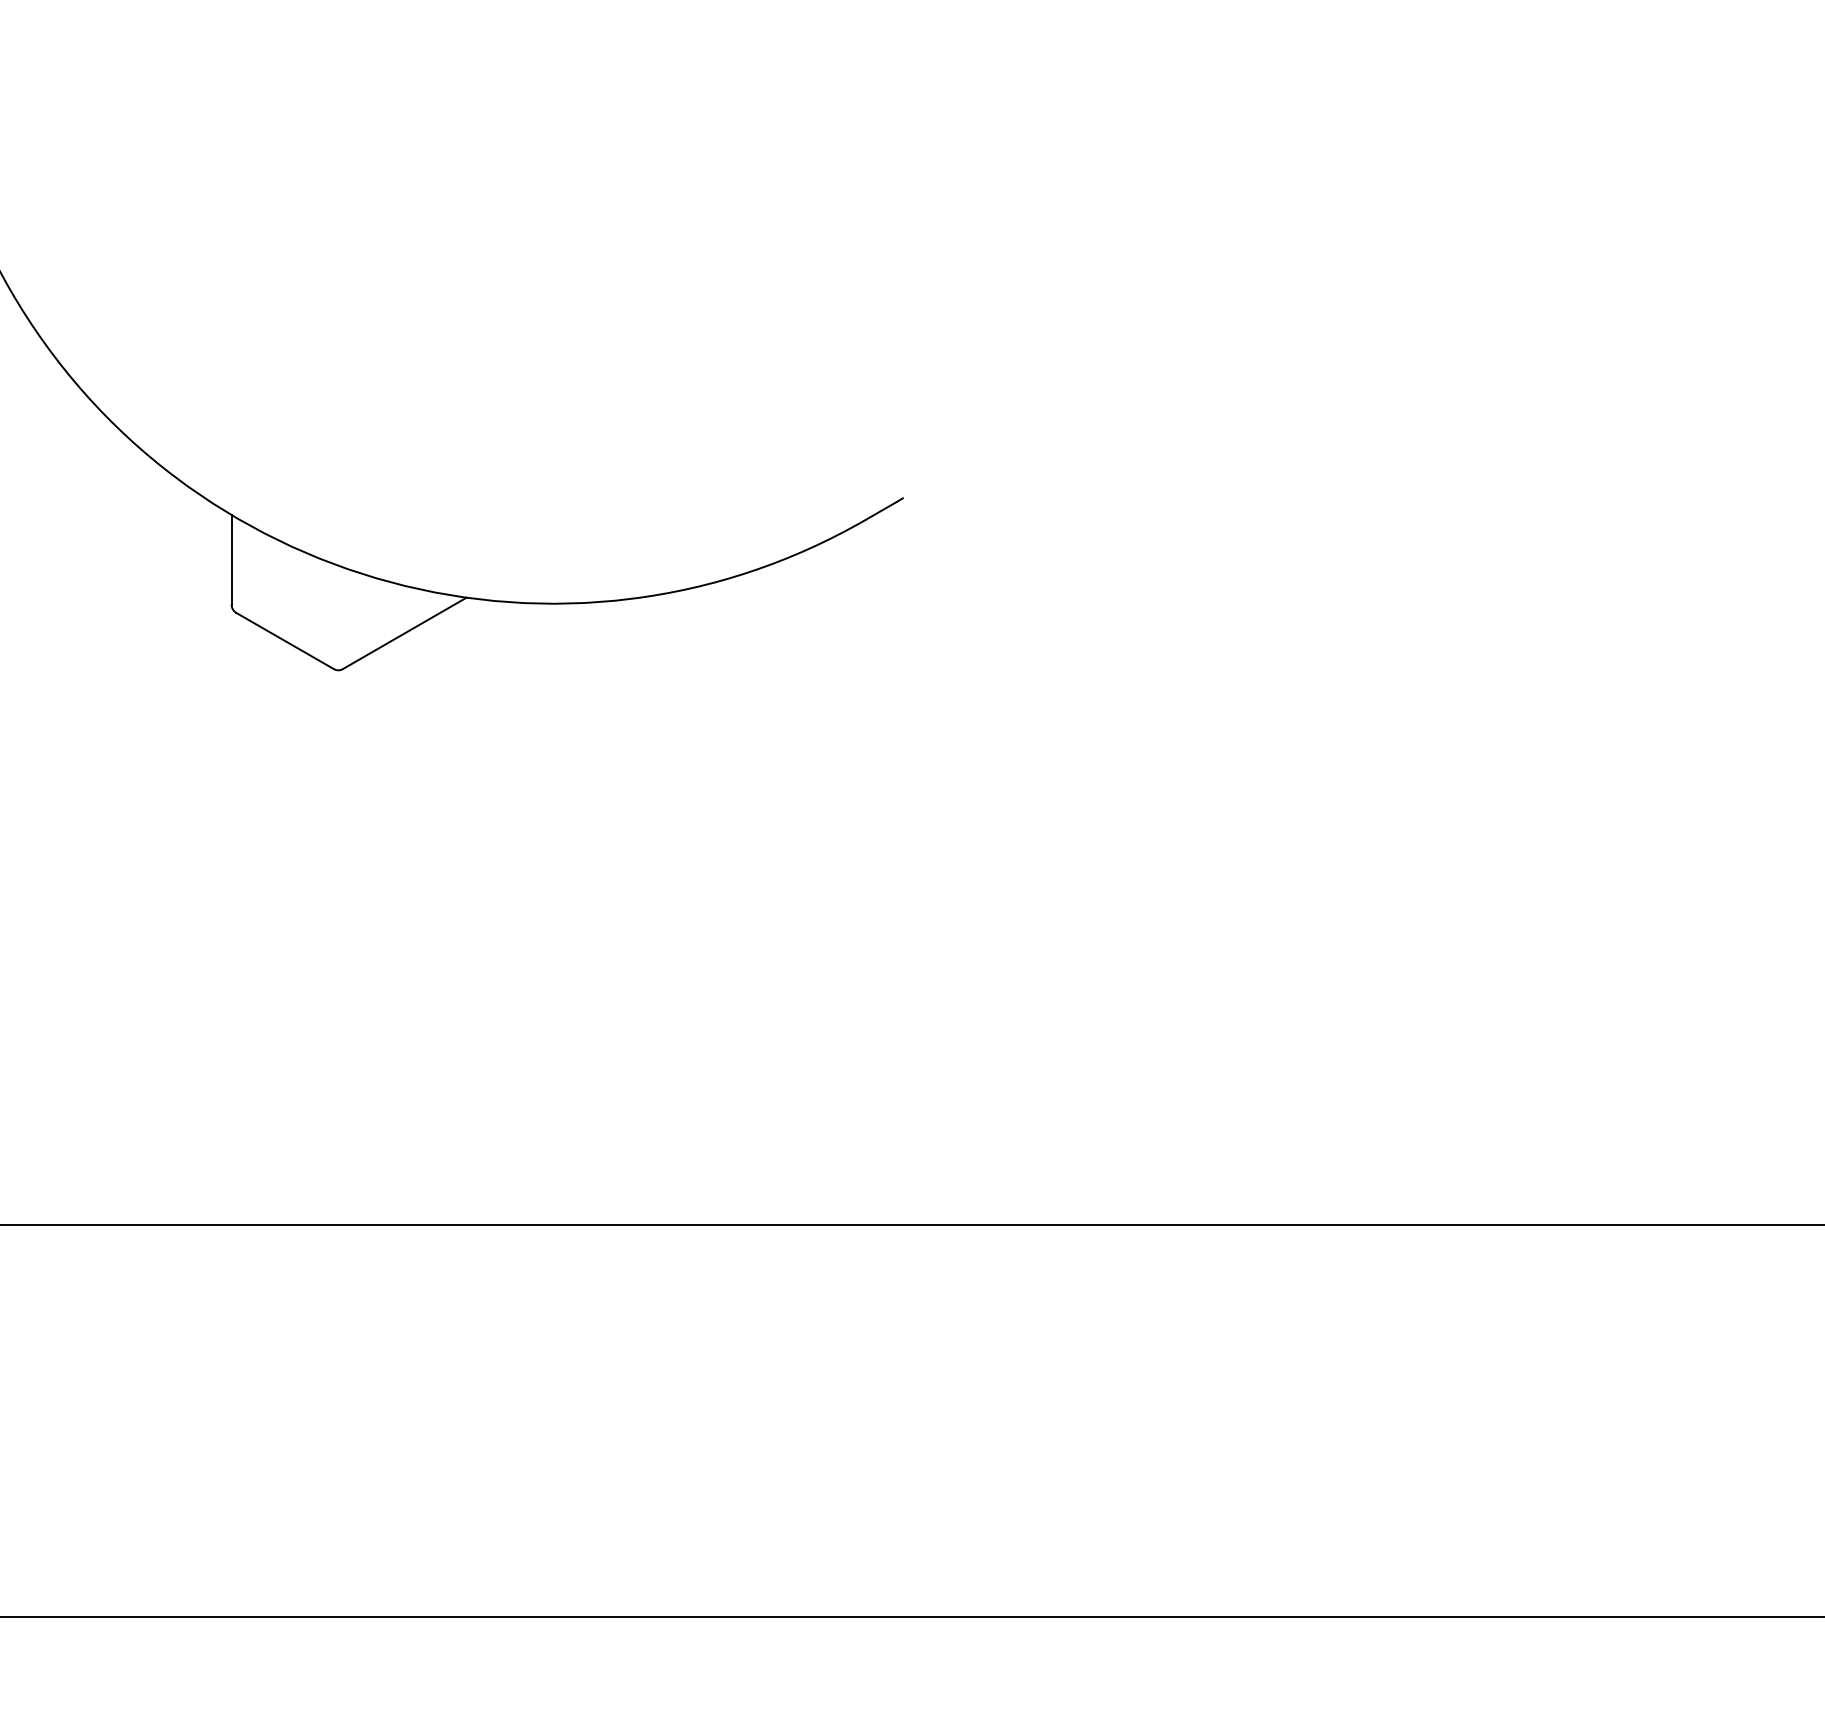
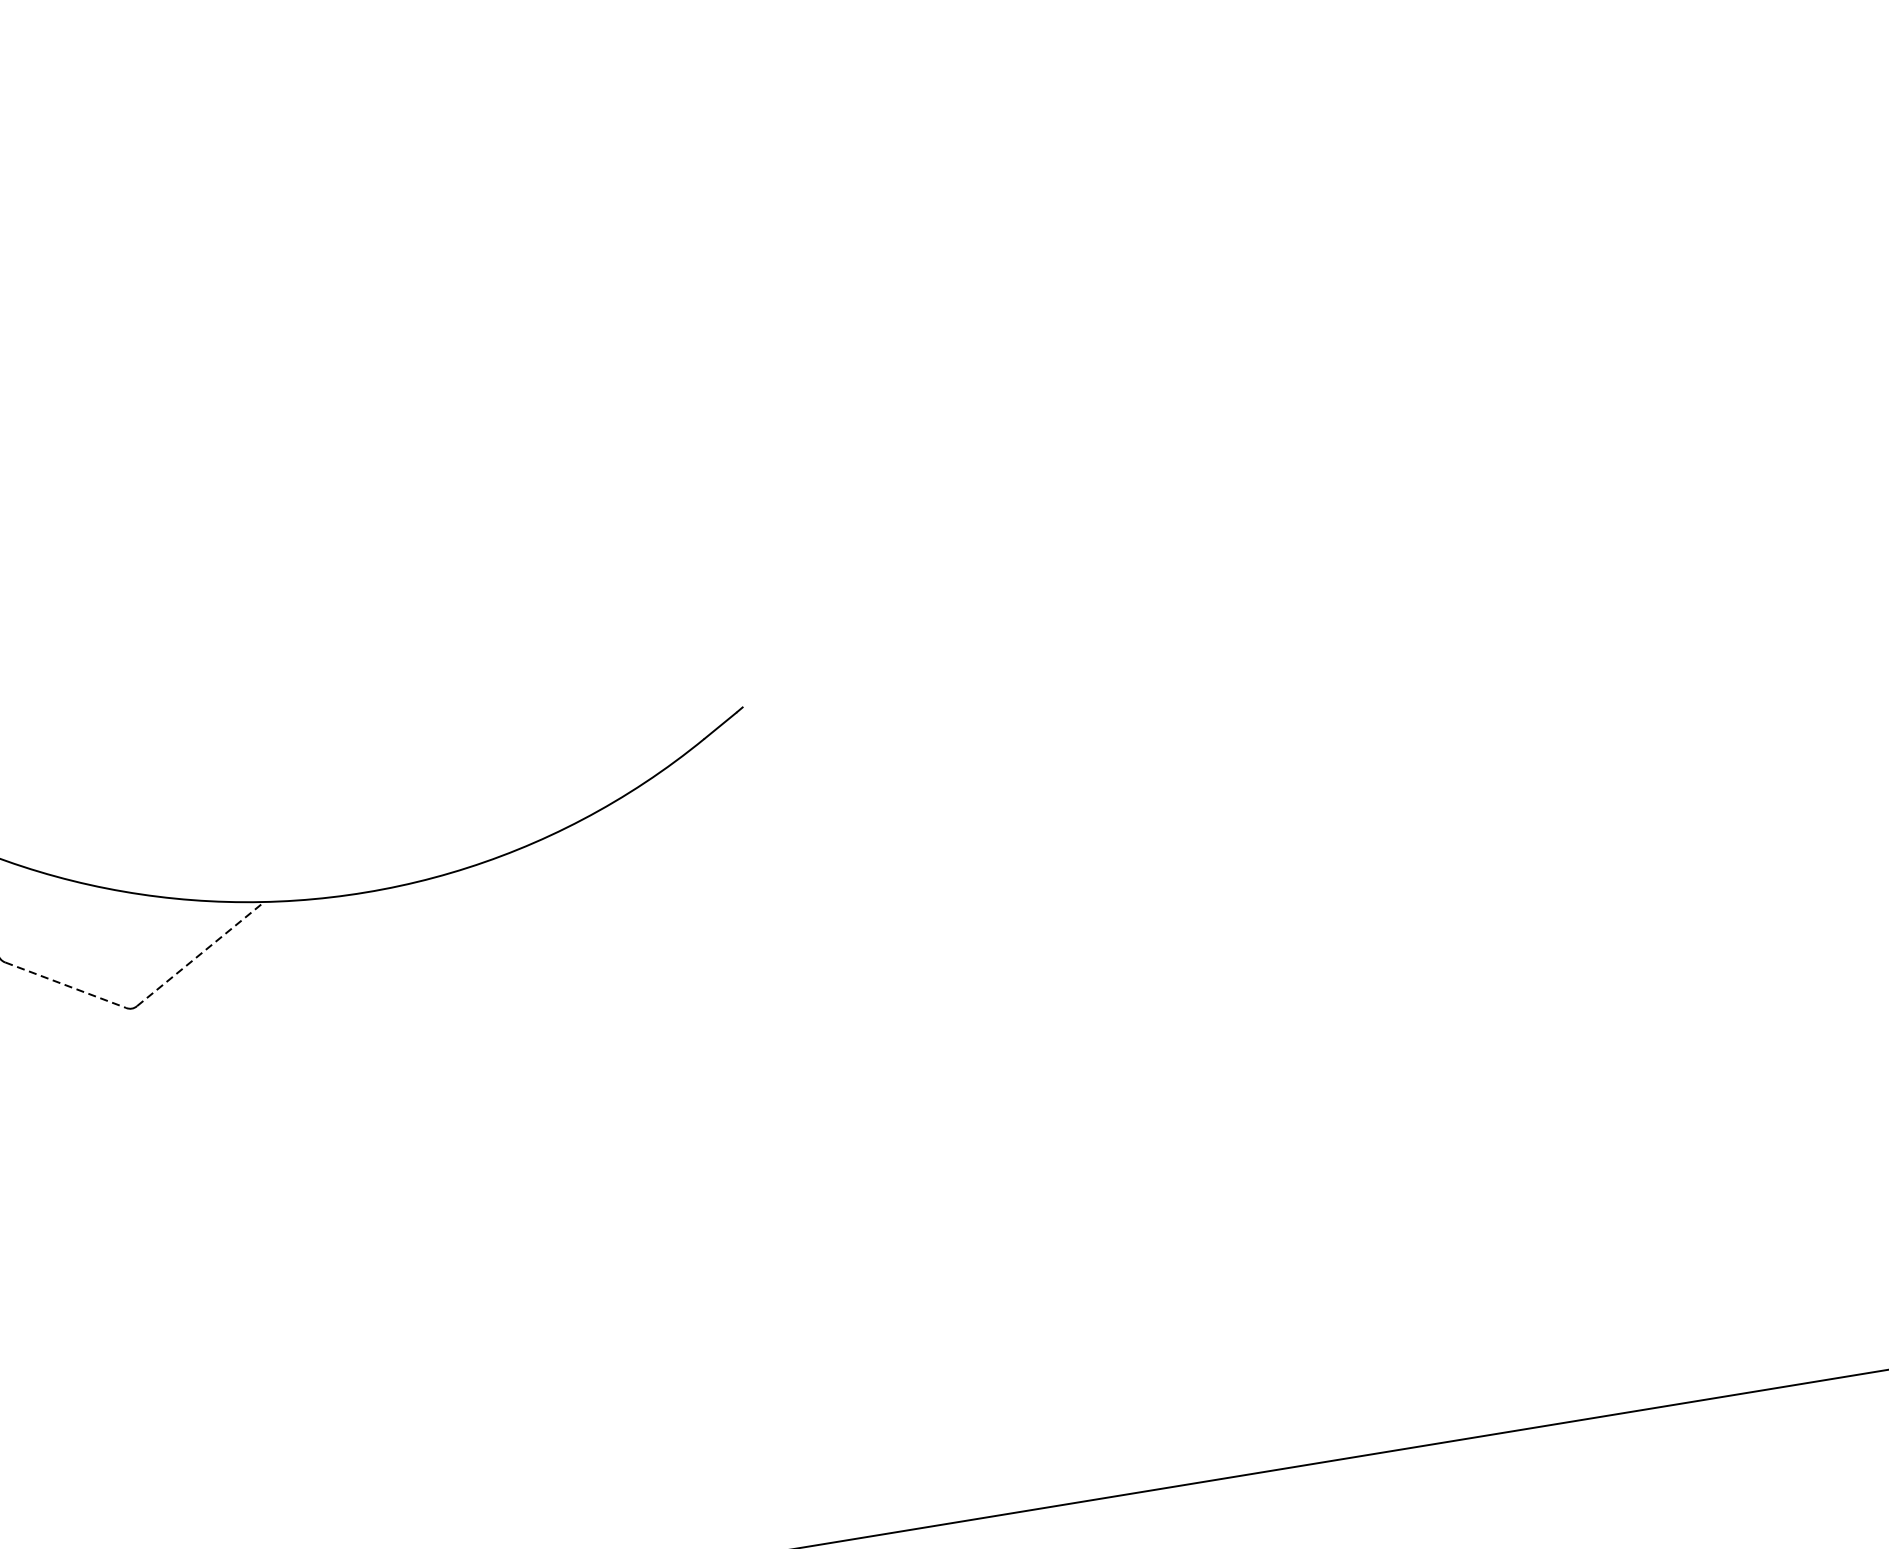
line: (405, 633) -> (201, 954), solid -> dashed
line: (285, 640) -> (66, 984), solid -> dashed

